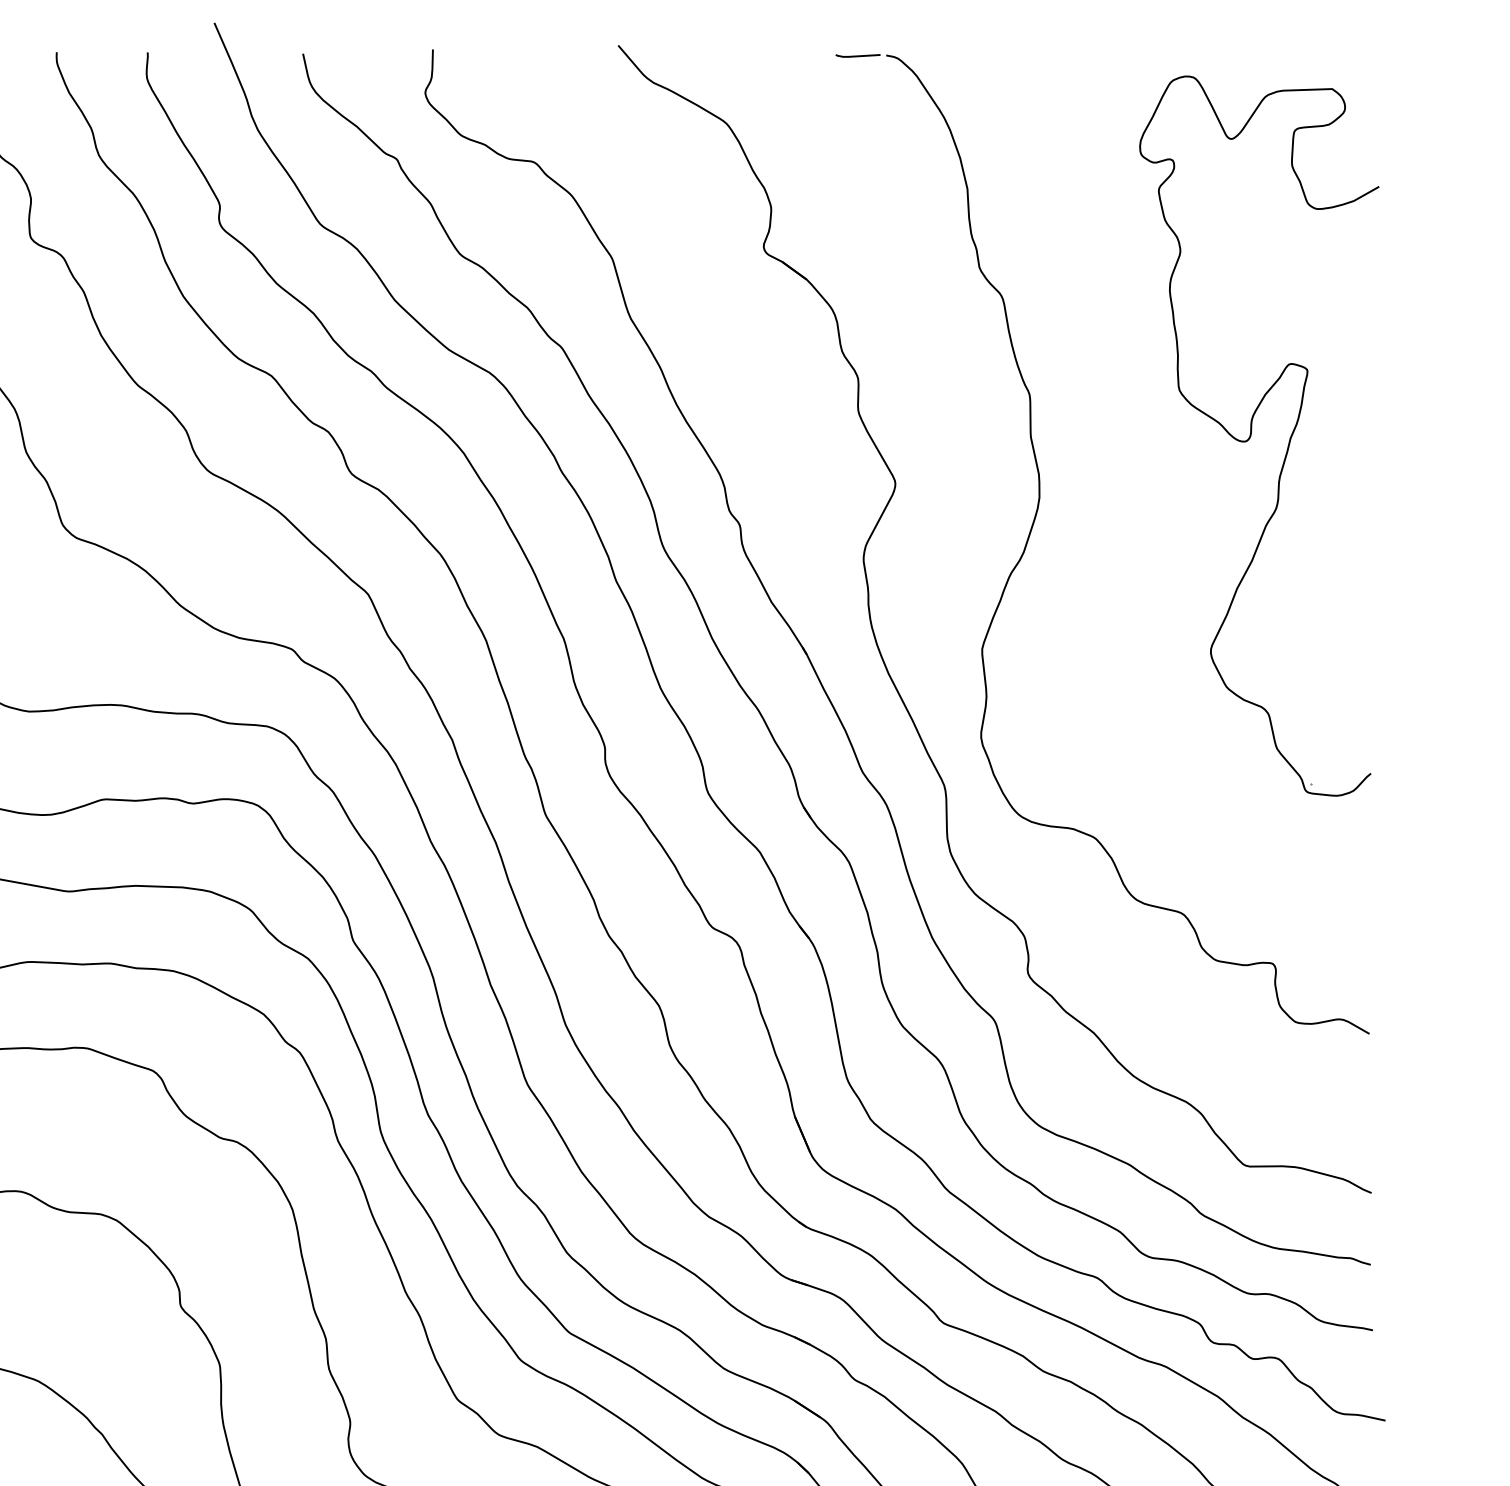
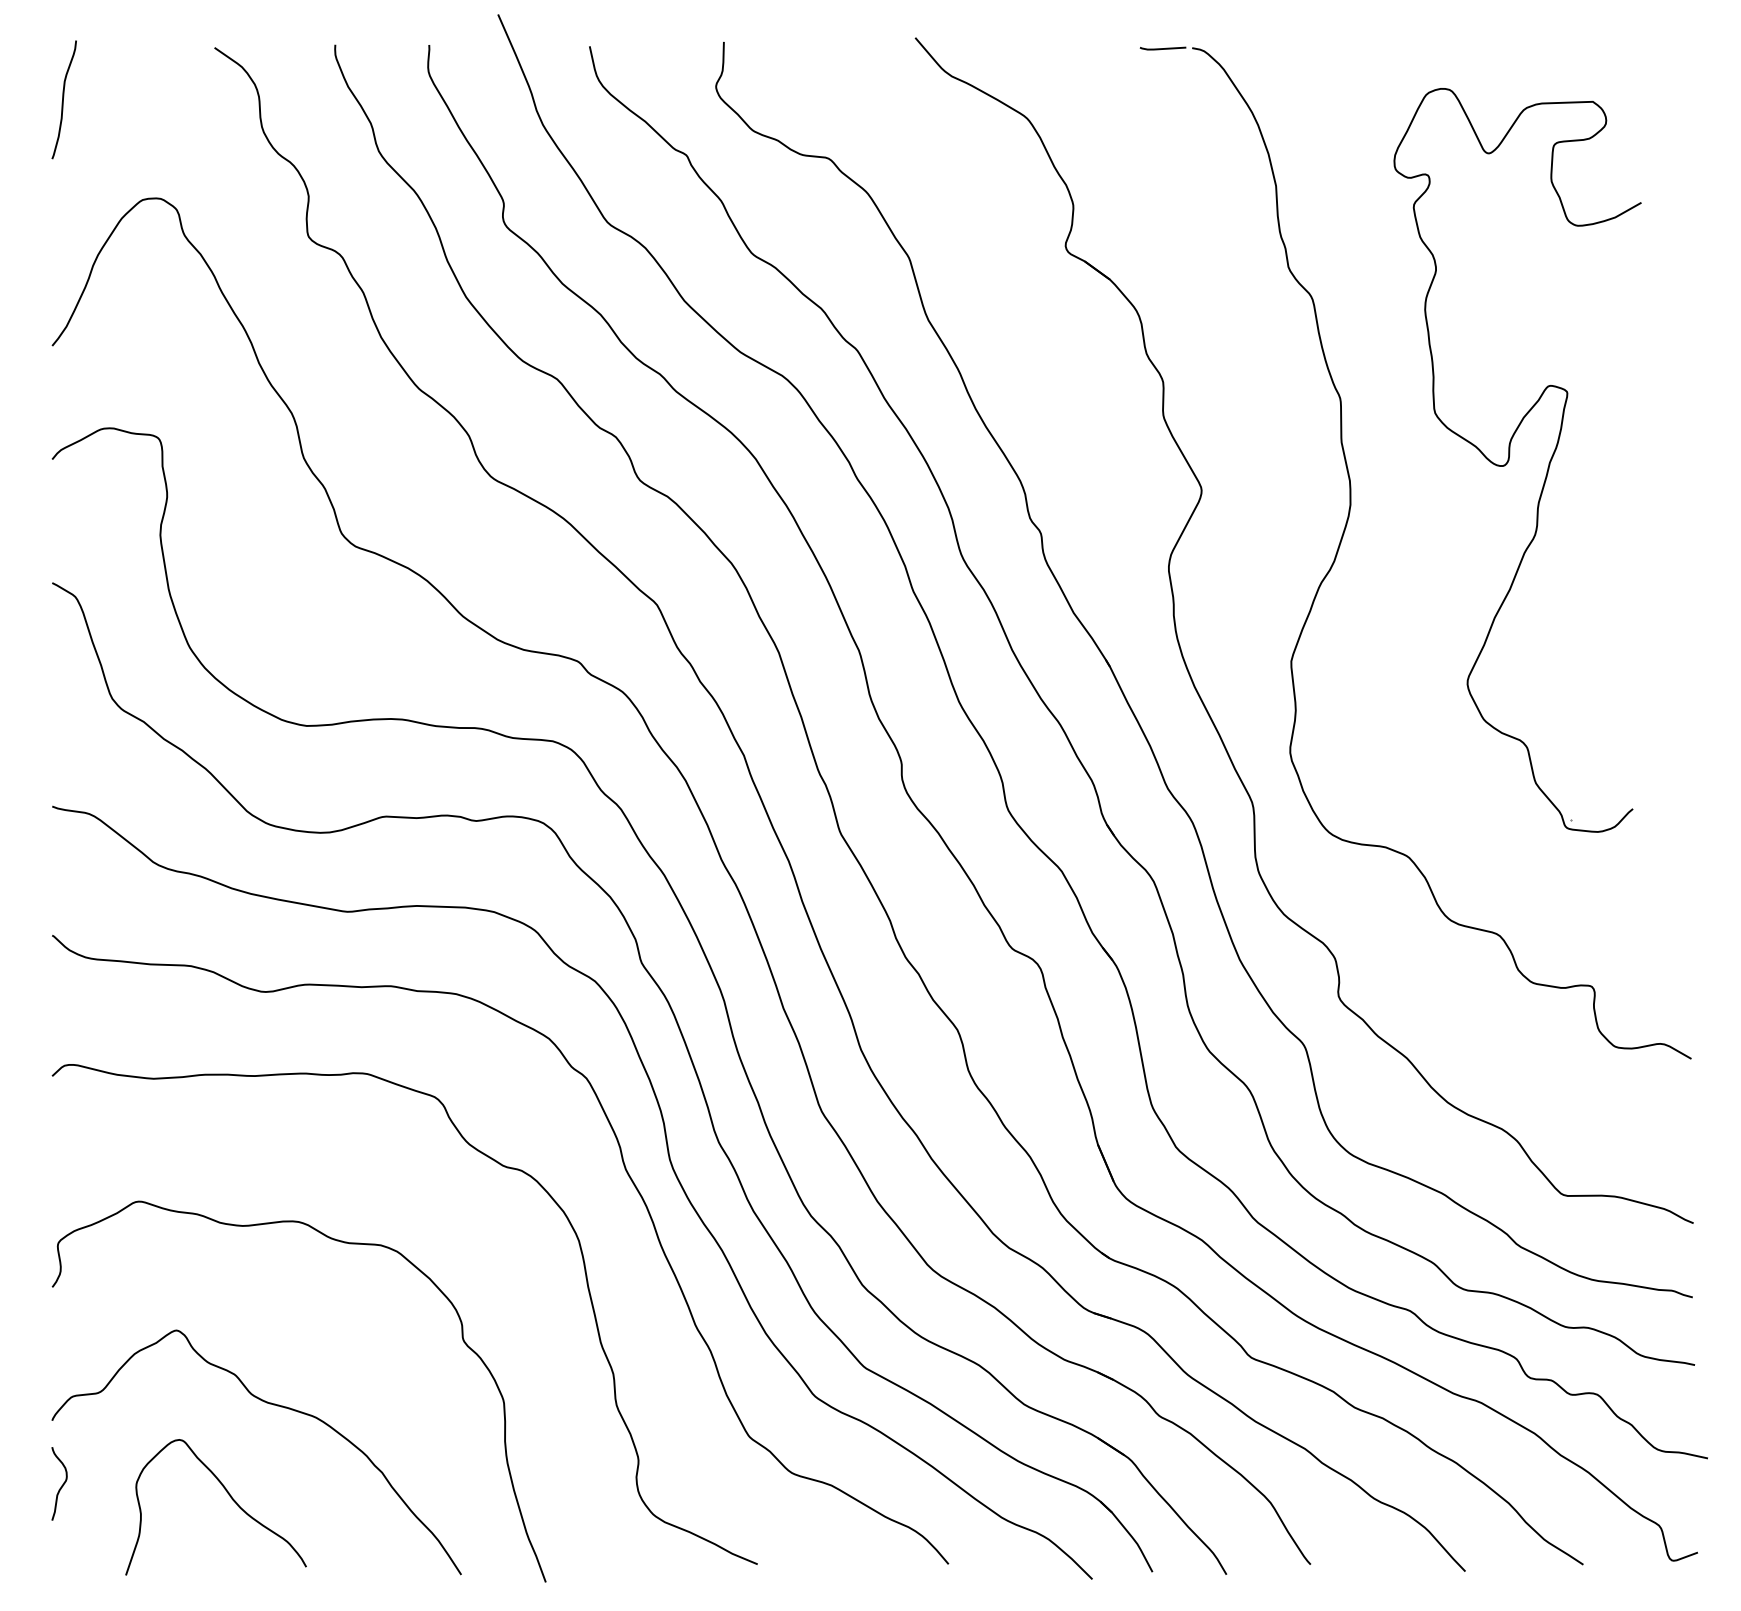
part: (1251, 436) -> (1509, 460), moved

